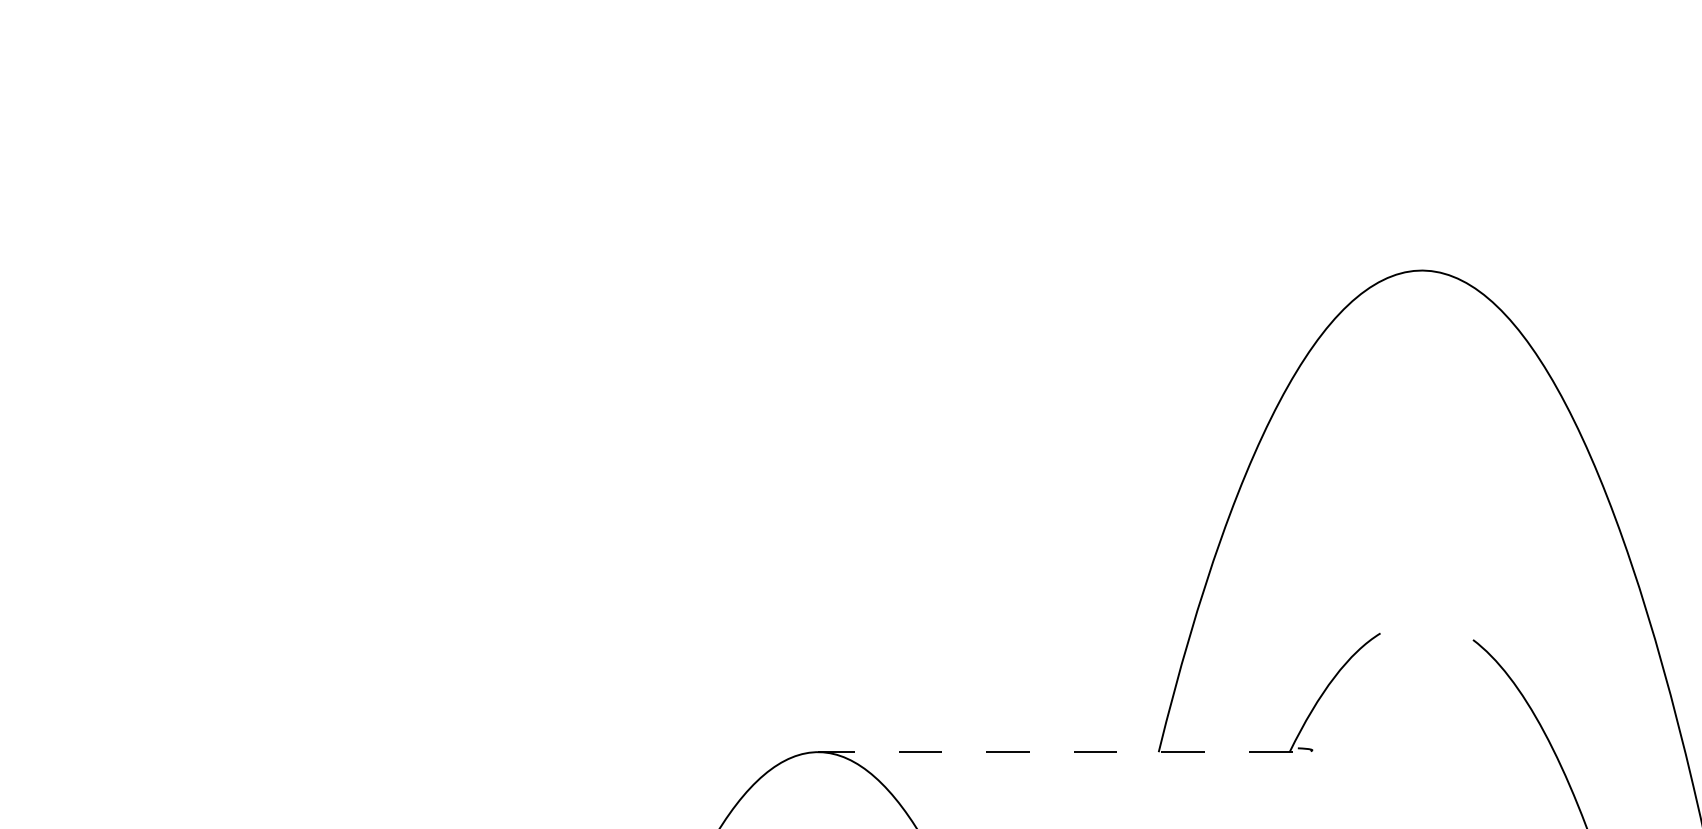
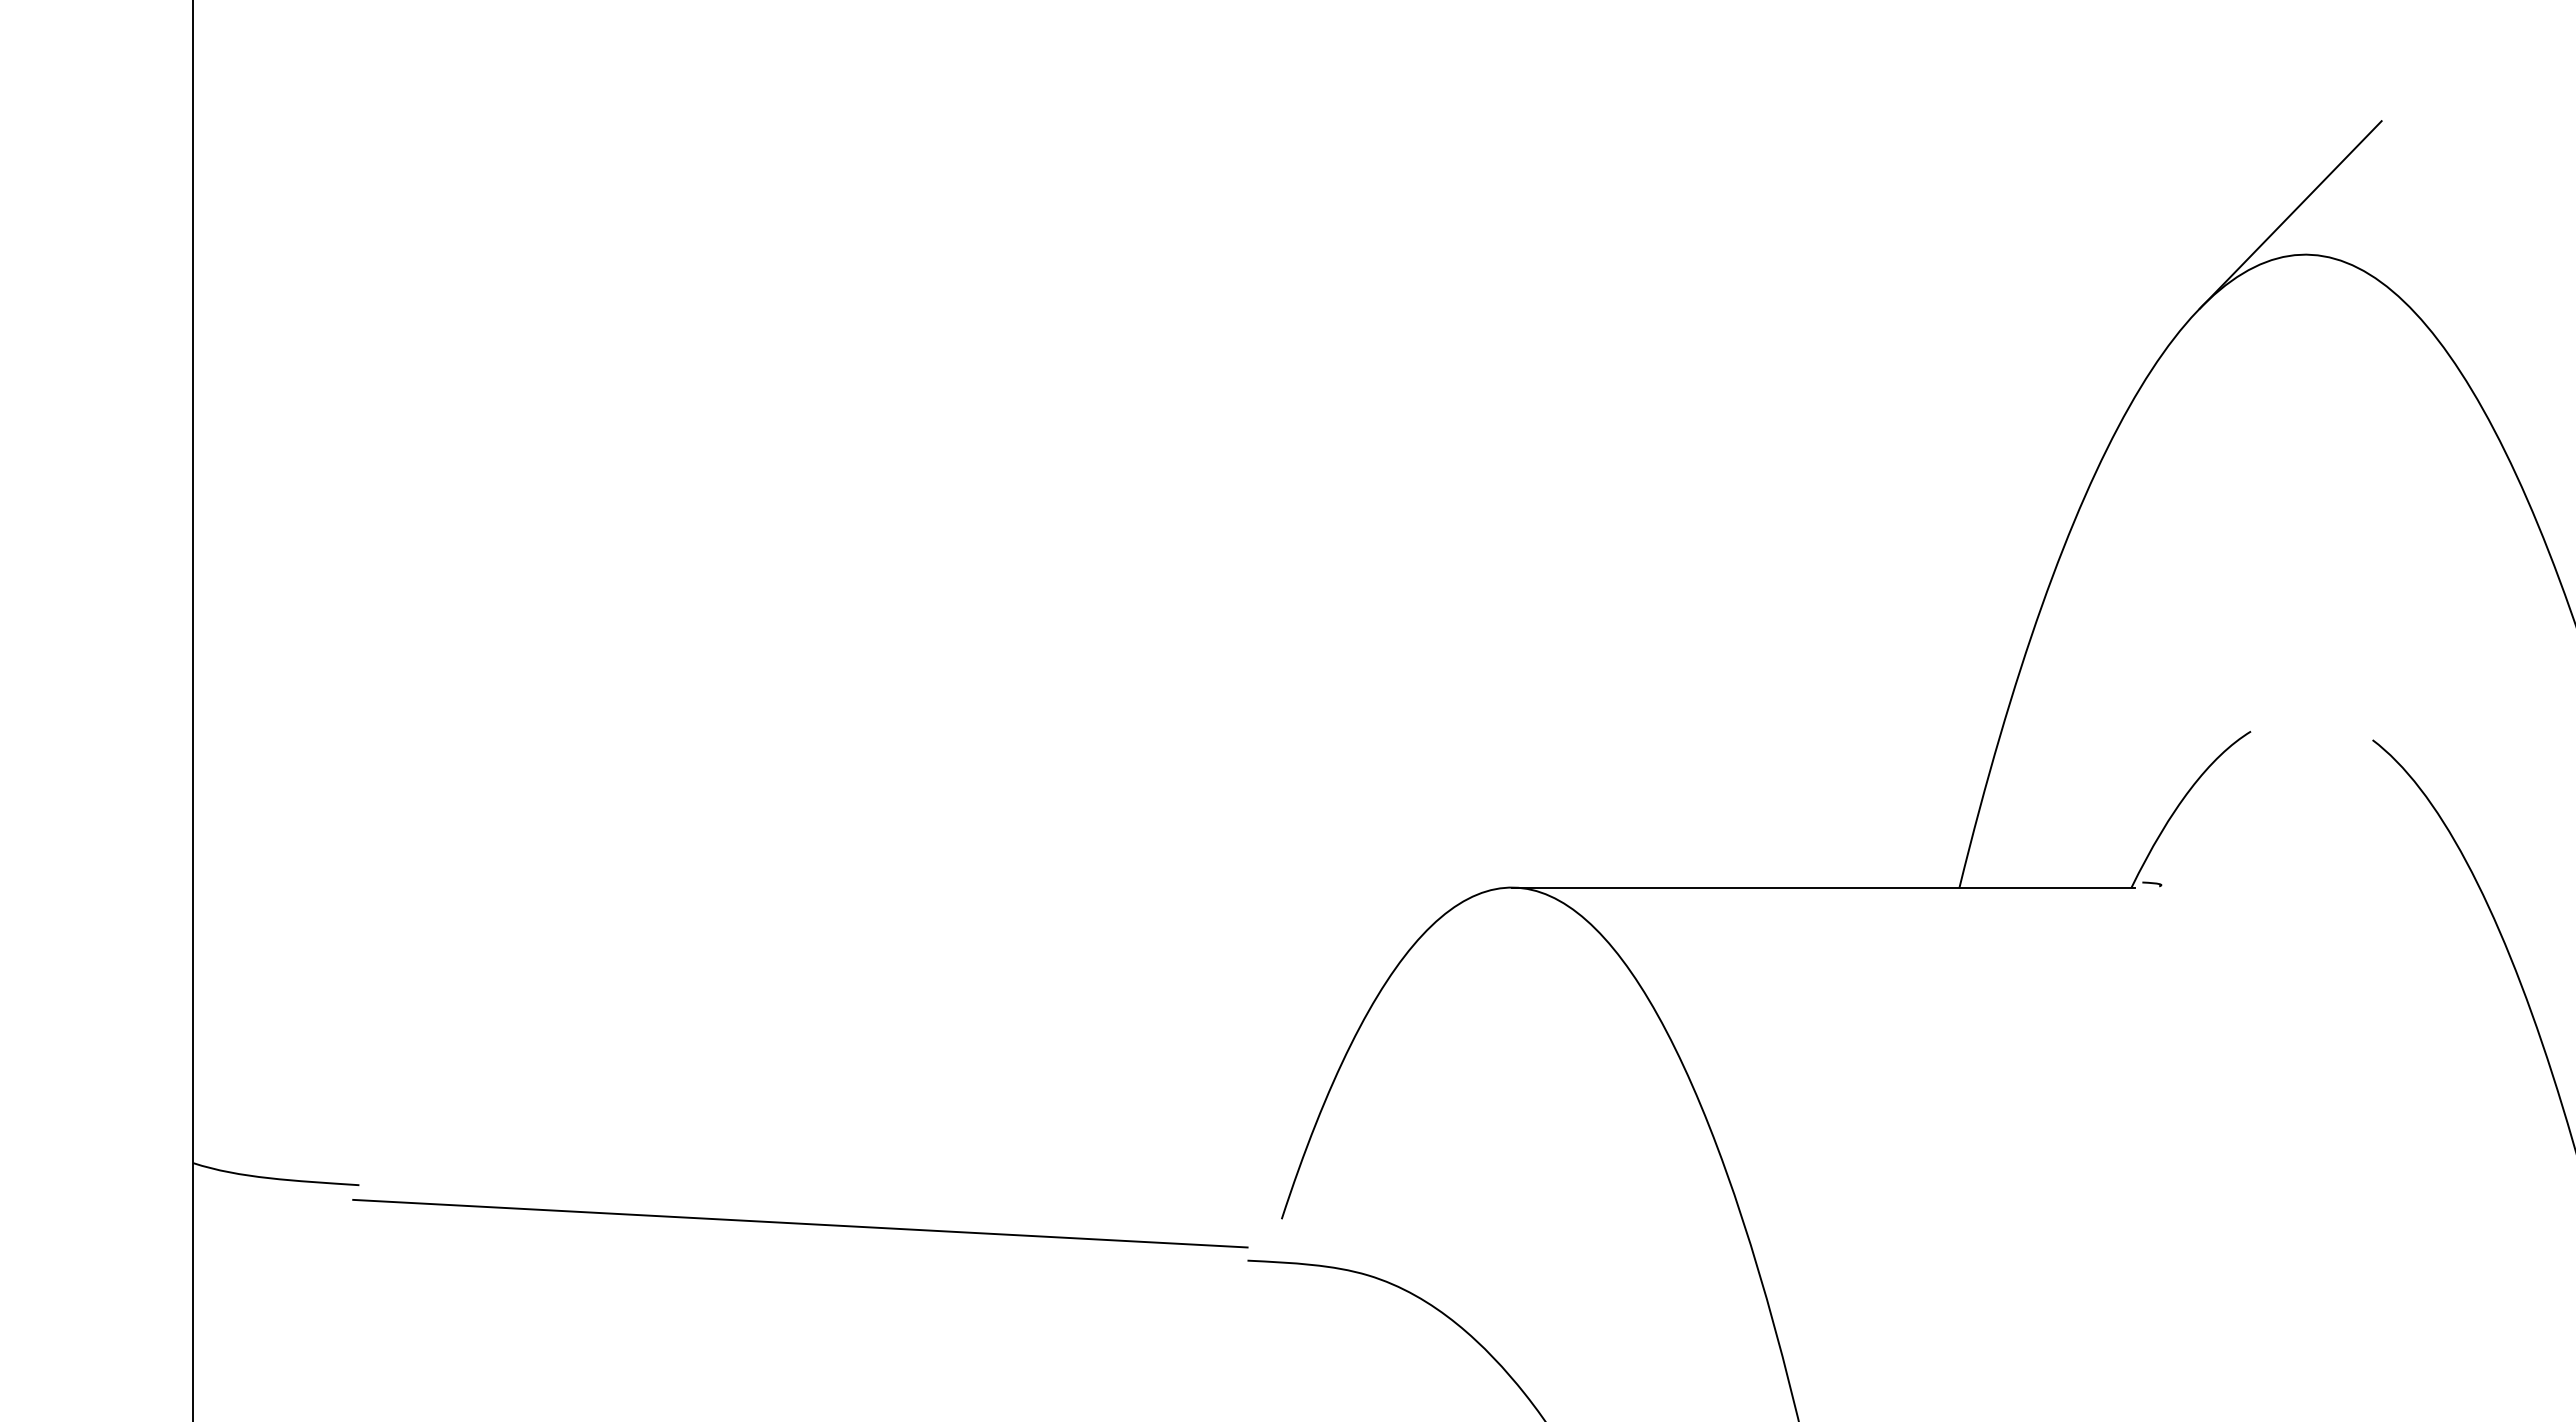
line: (1410, 240) -> (2290, 214), added
line: (1055, 752) -> (1823, 887), dashed -> solid

